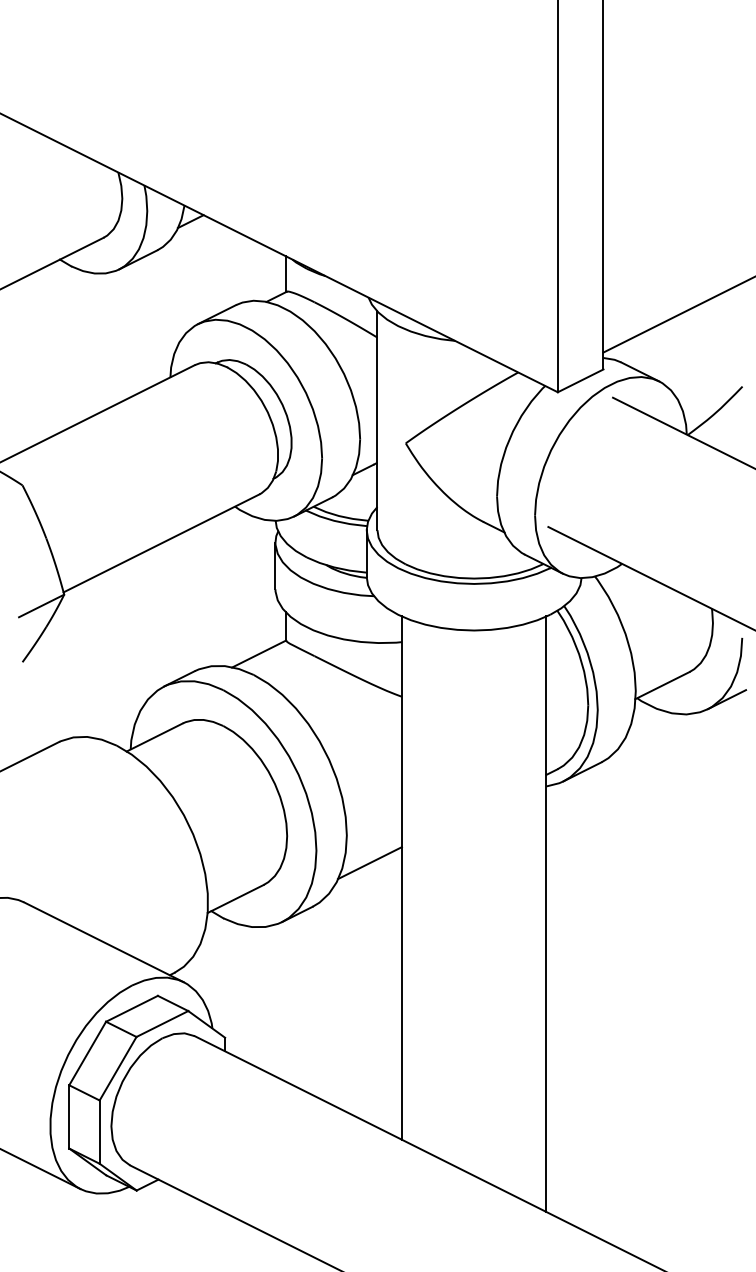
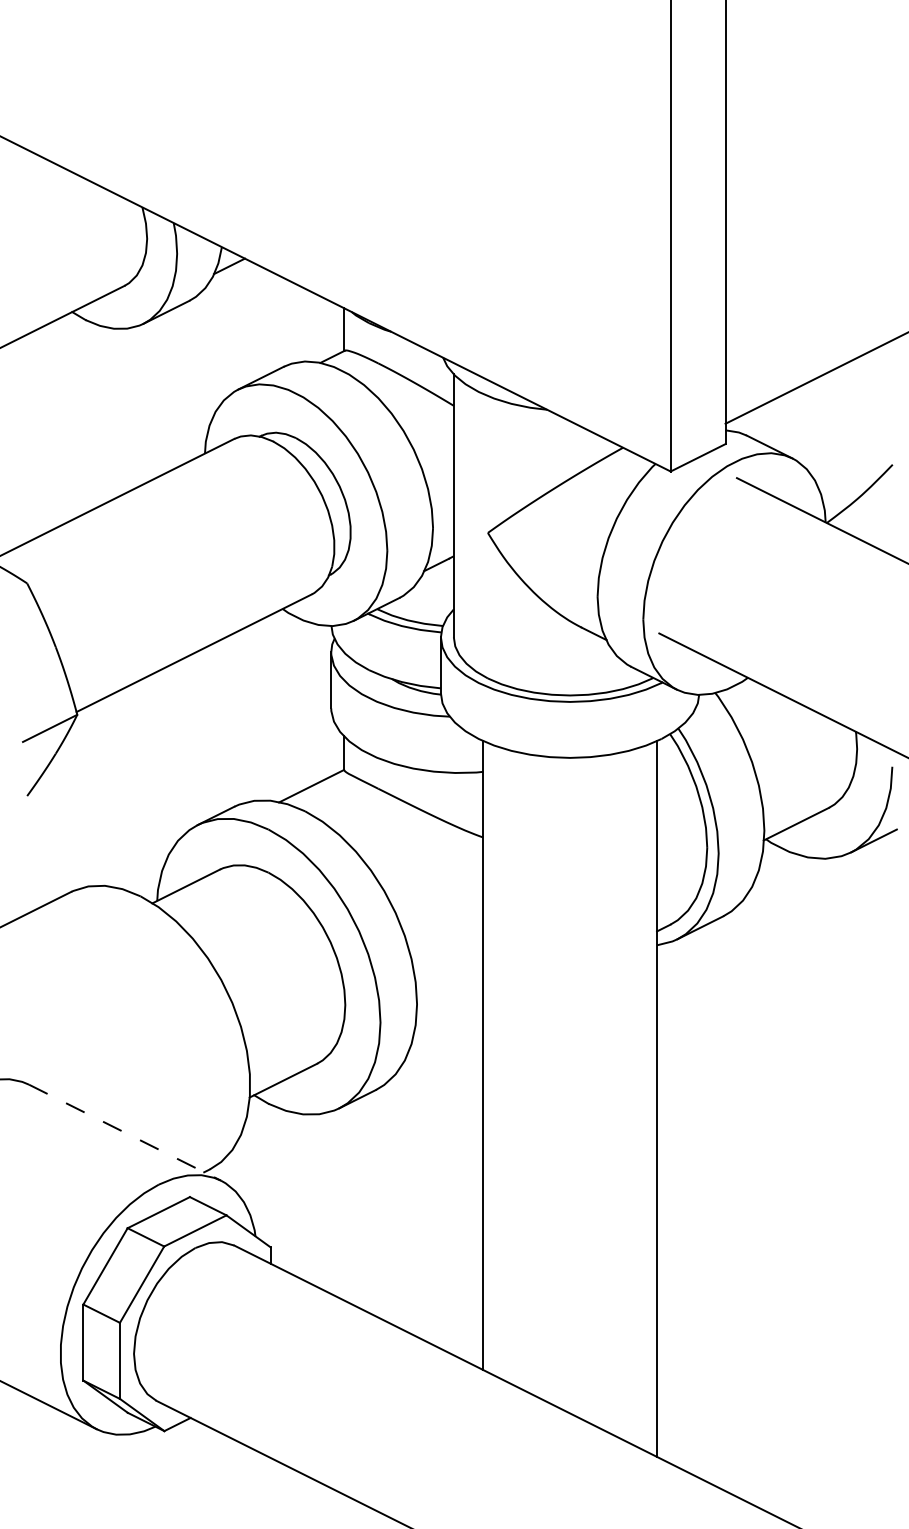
line: (369, 863) -> (444, 1037), removed
line: (104, 942) -> (125, 1132), solid -> dashed

